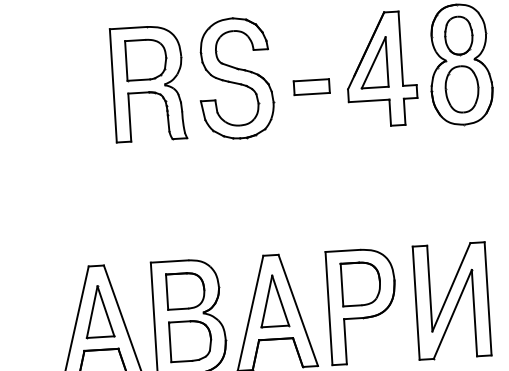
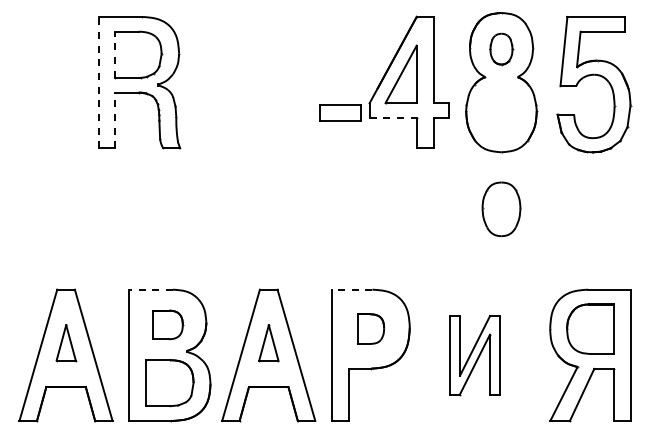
part: (458, 36) -> (501, 49), size x0.7
line: (126, 60) -> (115, 54), solid -> dashed
part: (235, 78) -> (240, 82), removed
line: (113, 85) -> (98, 82), solid -> dashed
part: (311, 86) -> (340, 112), moved
part: (462, 89) -> (501, 209), moved
line: (369, 101) -> (393, 118), solid -> dashed
line: (129, 117) -> (115, 120), solid -> dashed
line: (342, 250) -> (351, 289), solid -> dashed
line: (169, 261) -> (151, 289), solid -> dashed
part: (360, 283) -> (370, 328), size x0.6
part: (185, 290) -> (167, 324), size x0.7
part: (273, 300) -> (268, 342), size x0.6
part: (451, 301) -> (474, 355), size x0.6
part: (99, 311) -> (66, 342), size x0.6

